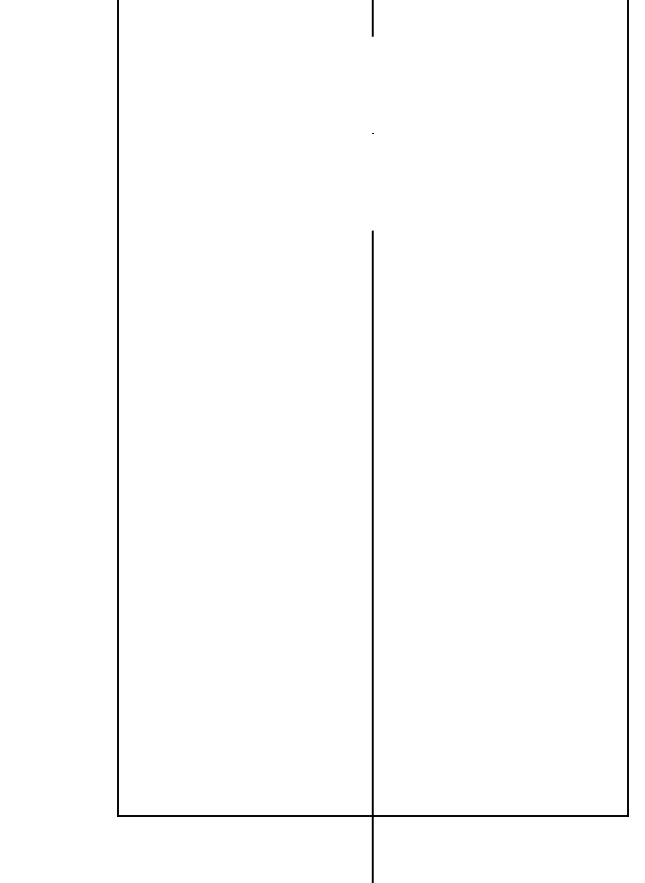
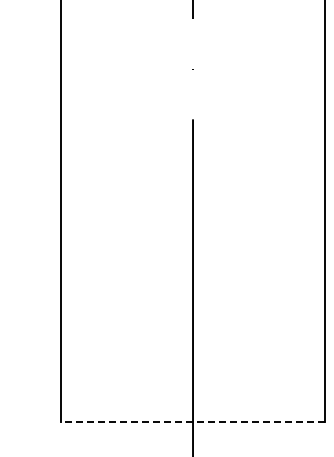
line: (373, 816) -> (193, 422), solid -> dashed

